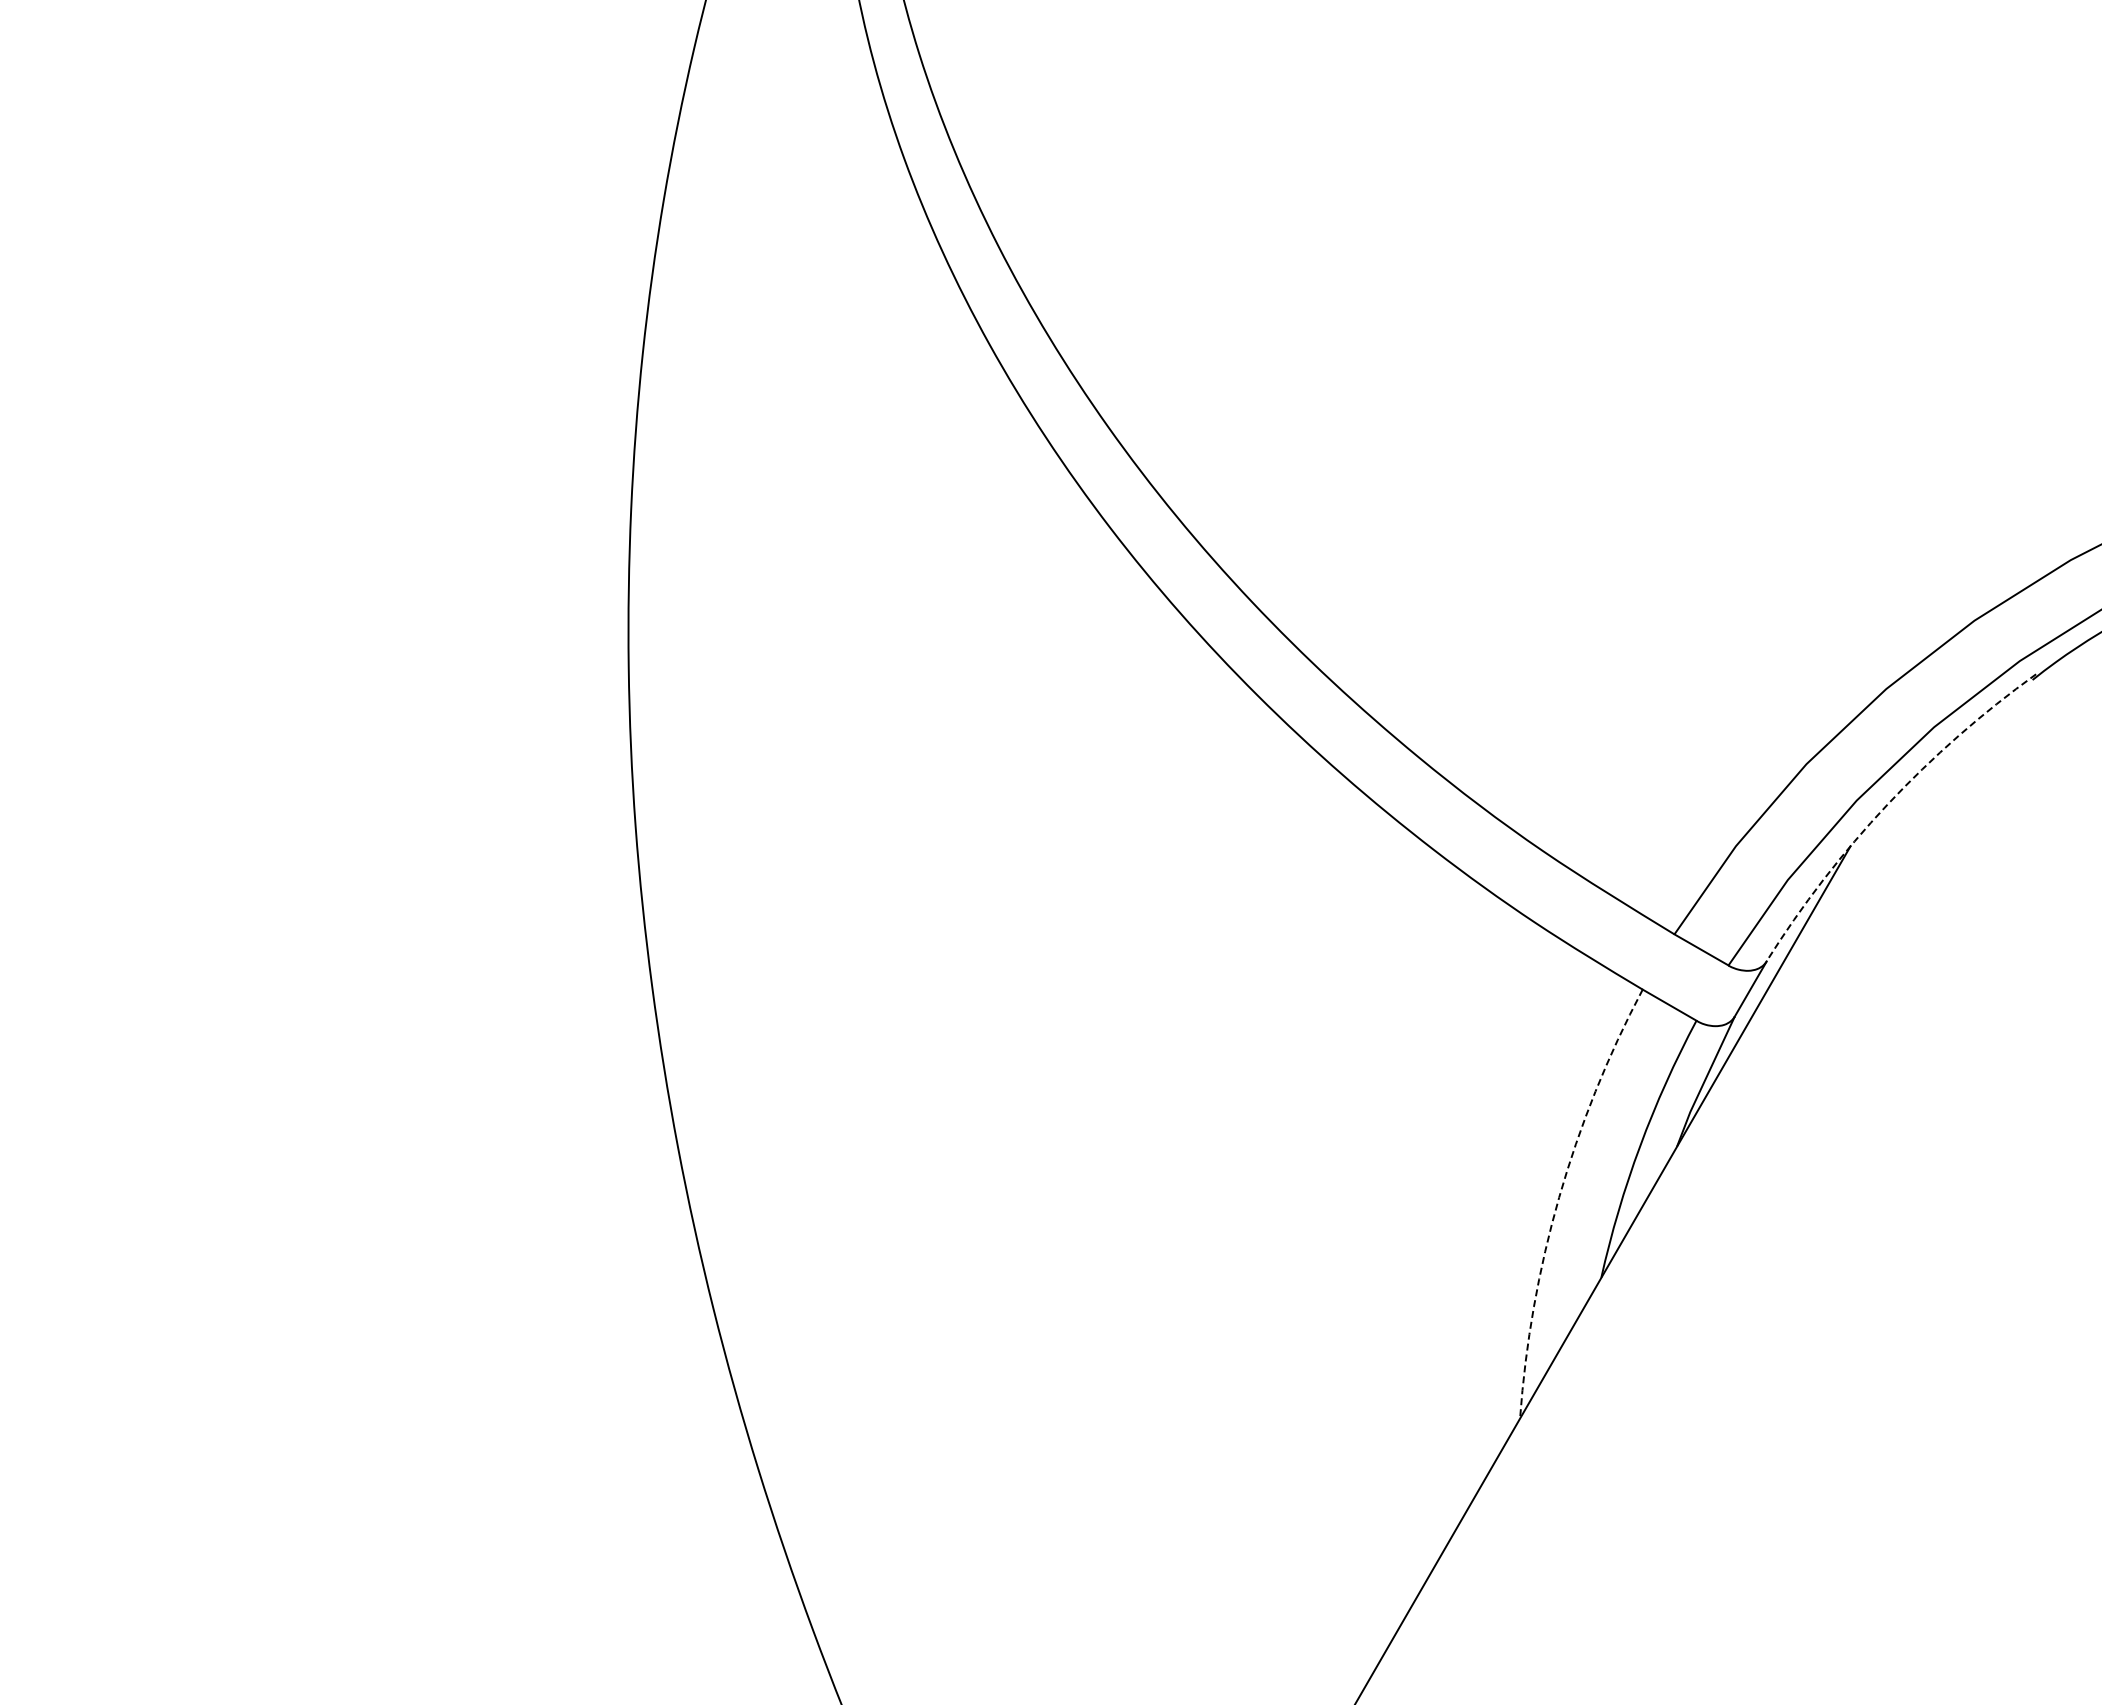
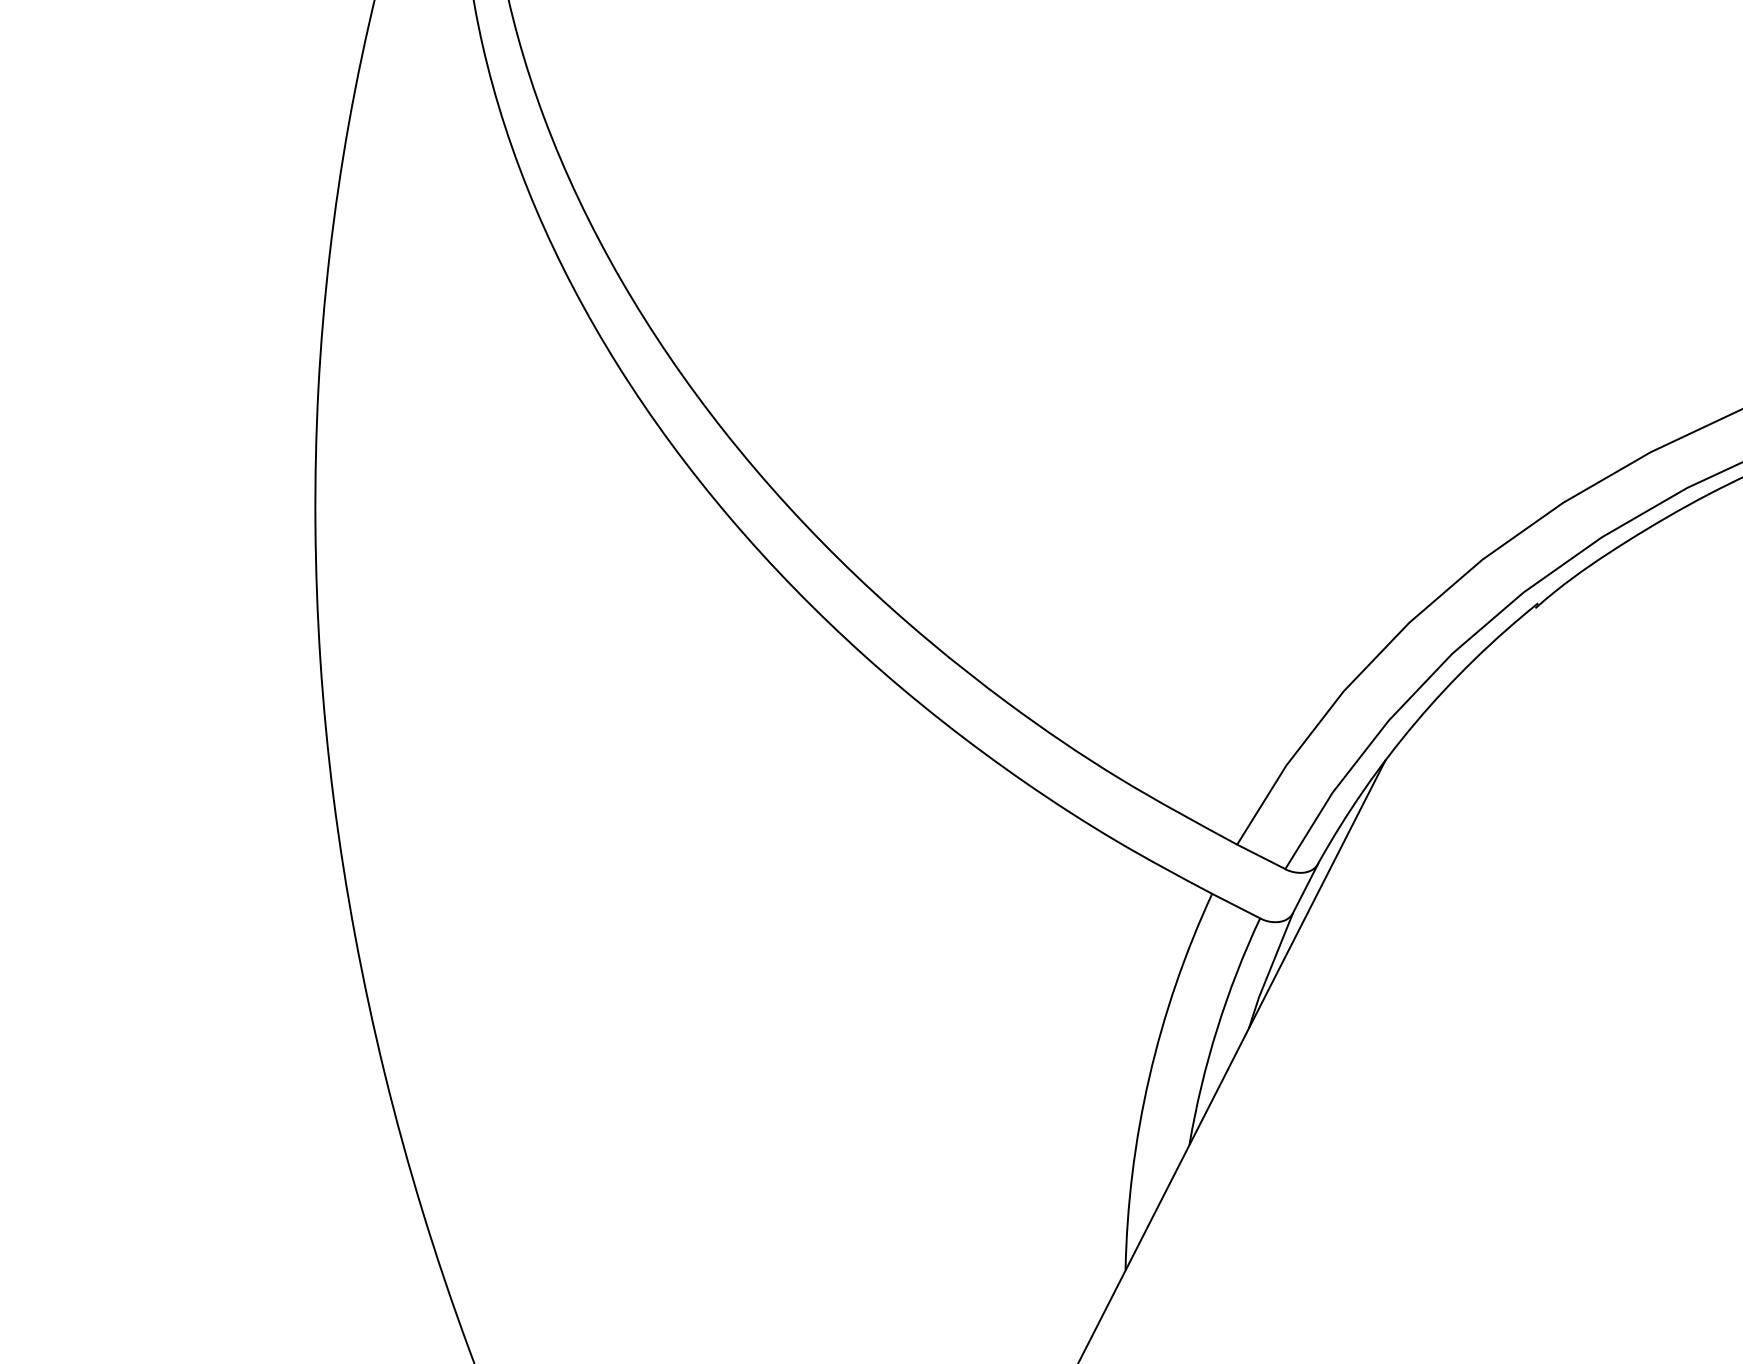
arc: (1887, 804) -> (1415, 722), dashed -> solid
arc: (1559, 1197) -> (1149, 1077), dashed -> solid

